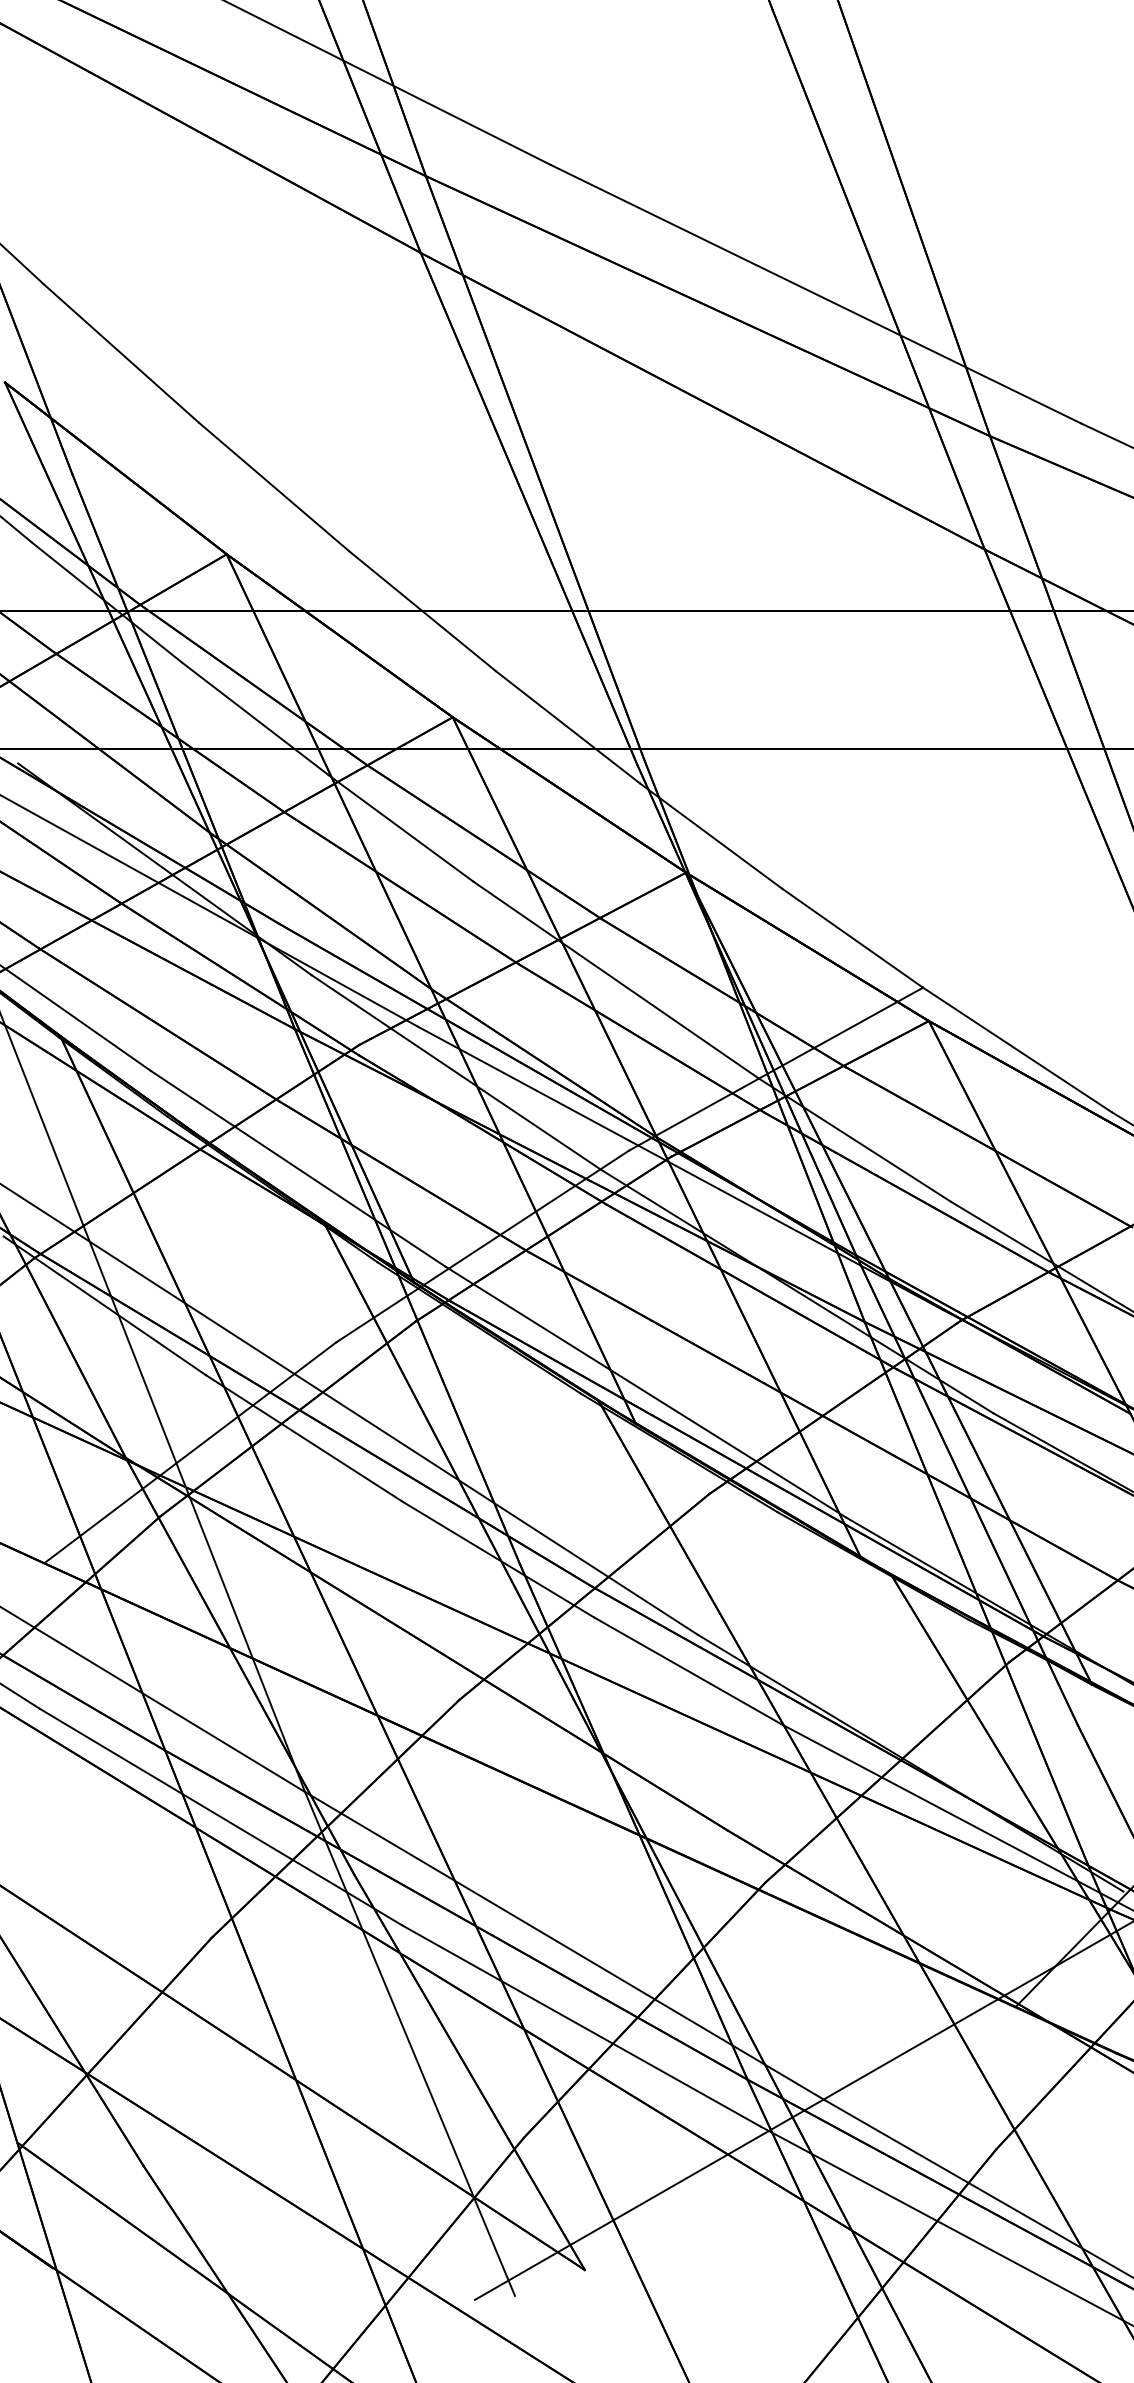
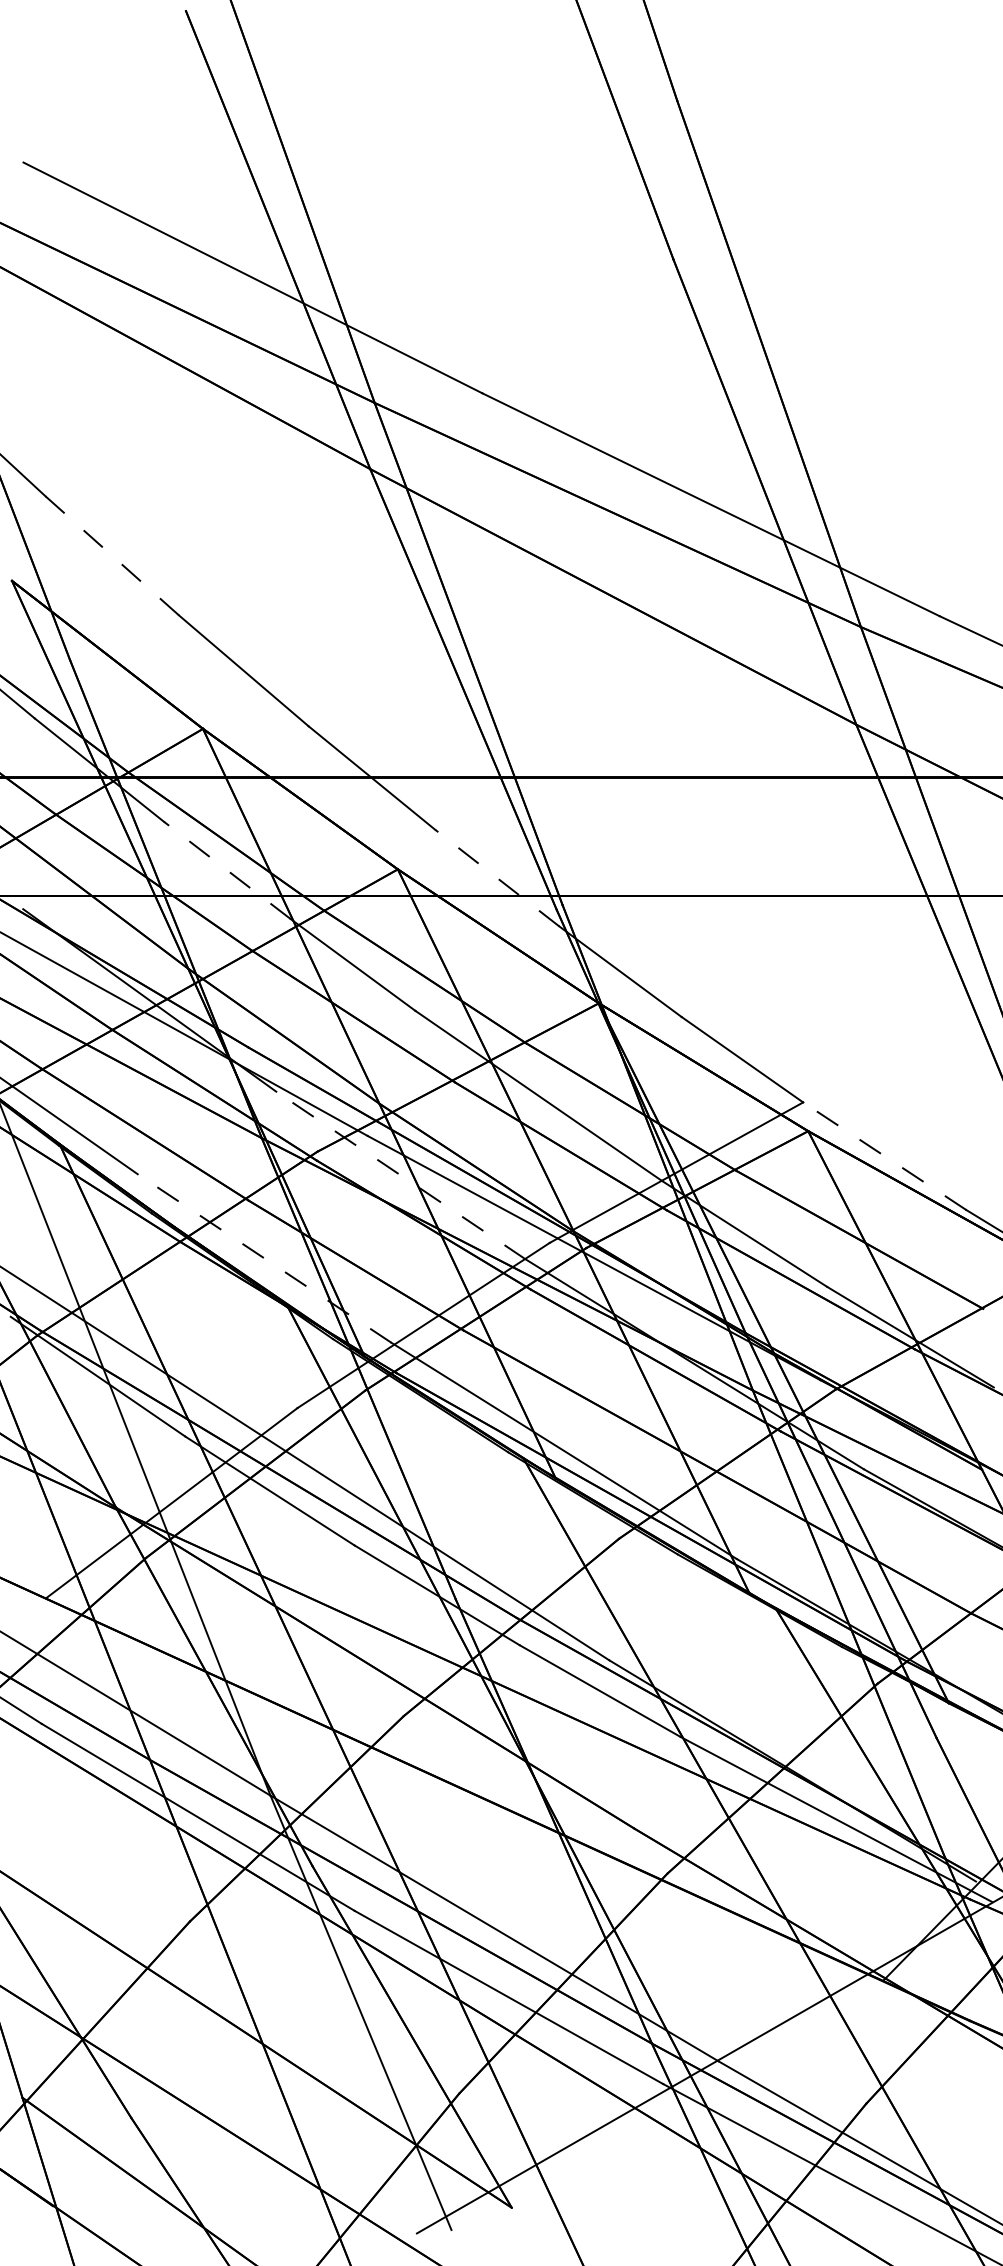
line: (120, 353) -> (111, 555), solid -> dashed
line: (255, 718) -> (227, 870), solid -> dashed
line: (568, 727) -> (497, 878), solid -> dashed
line: (1017, 1050) -> (884, 1156), solid -> dashed
line: (455, 1072) -> (400, 1175), solid -> dashed
line: (298, 1168) -> (264, 1258), solid -> dashed

